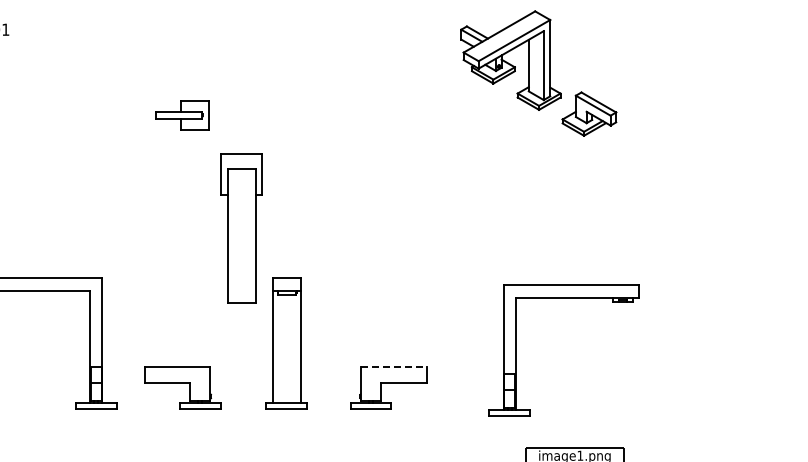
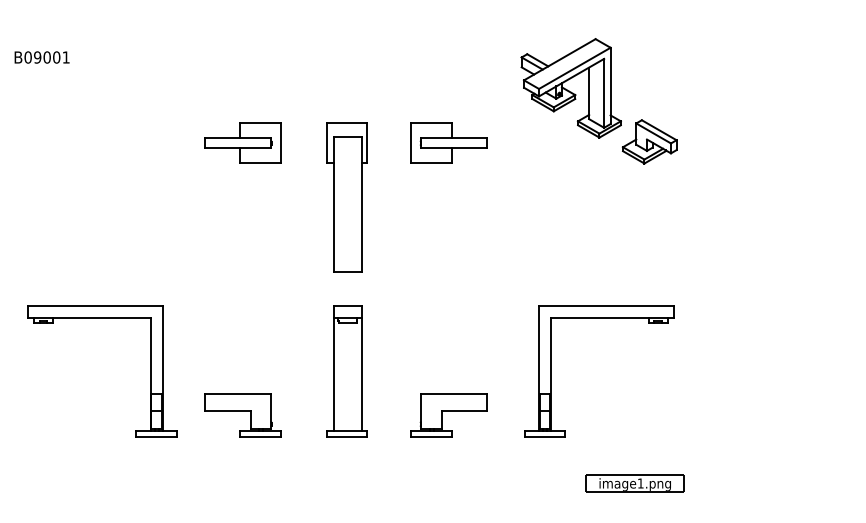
part: (182, 114) -> (242, 142), size x1.43
part: (388, 114) -> (448, 142), added
part: (241, 228) -> (346, 197), moved
part: (516, 350) -> (551, 371), moved
line: (394, 366) -> (454, 394), dashed -> solid

